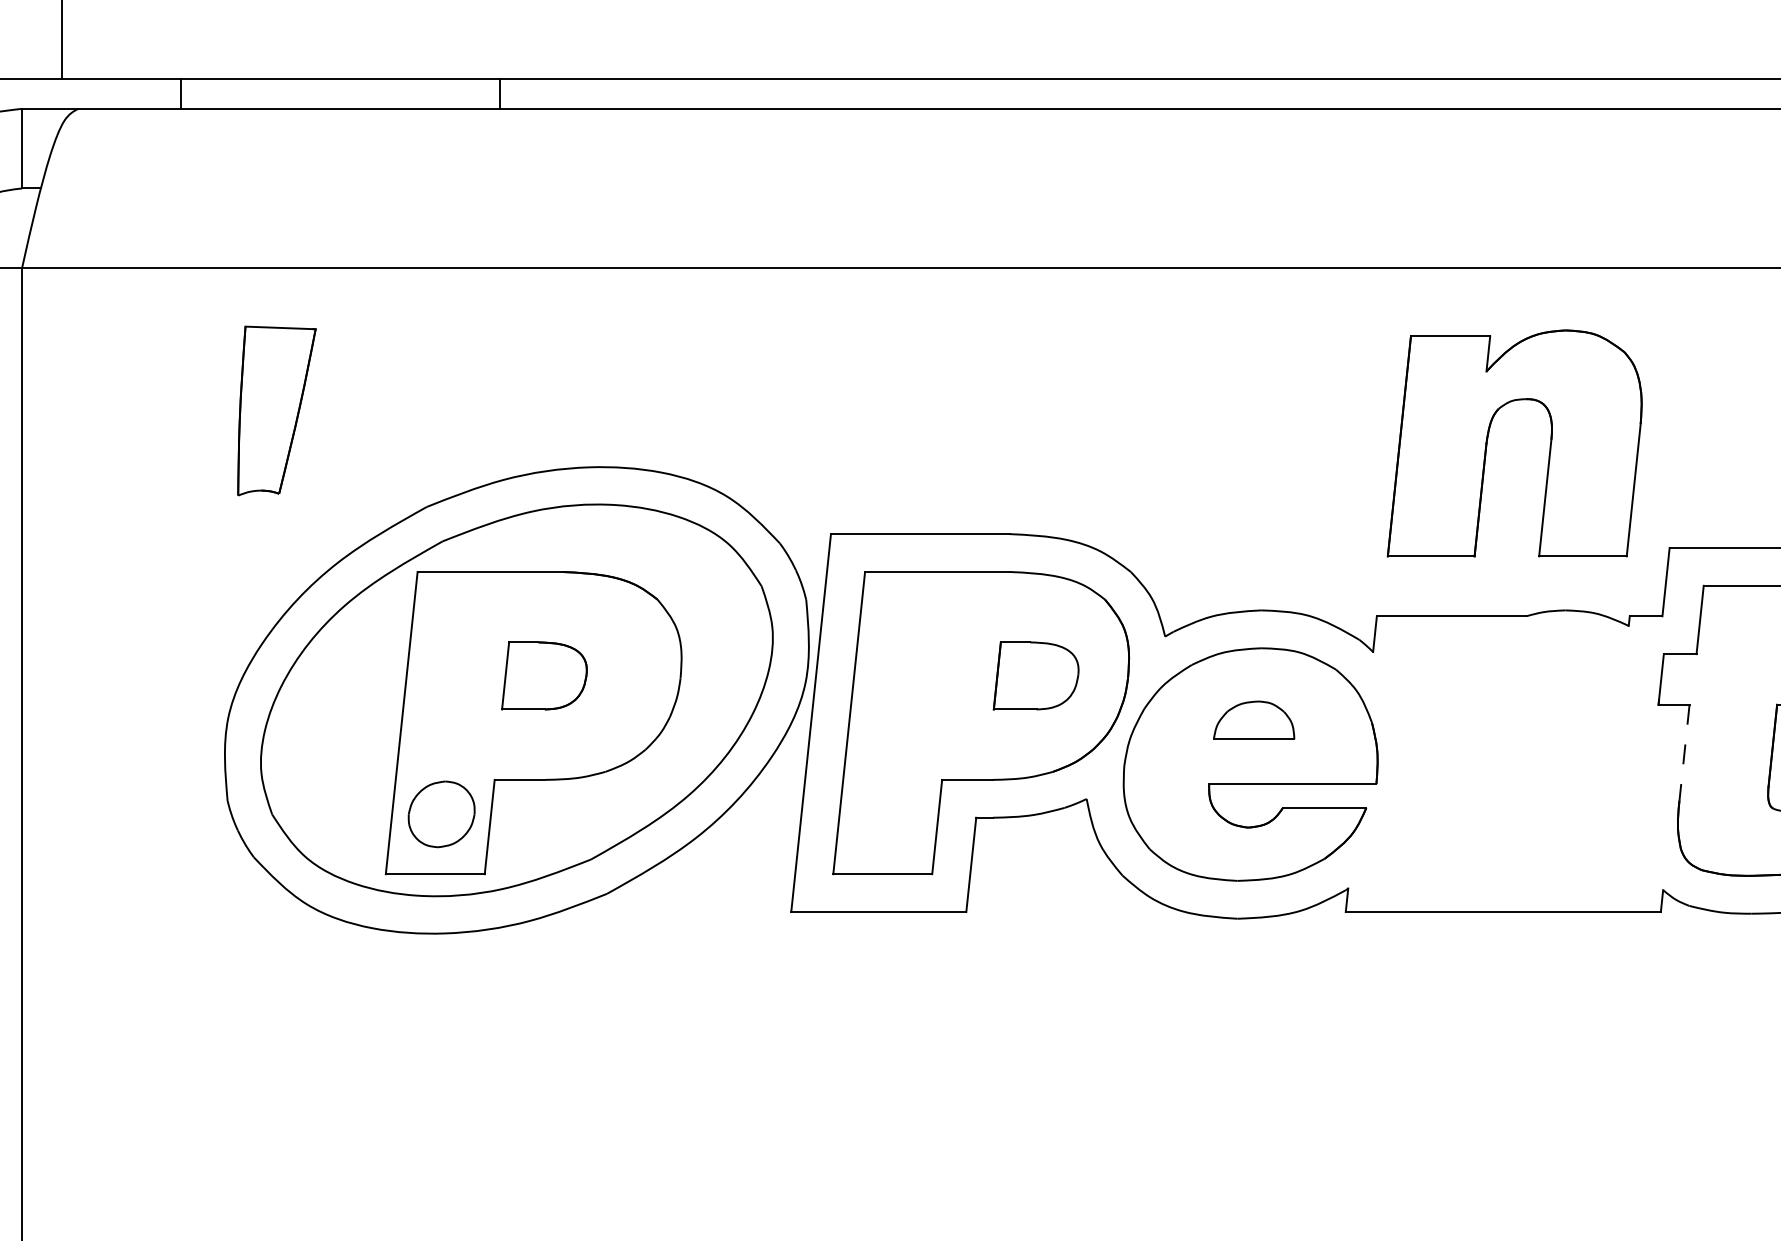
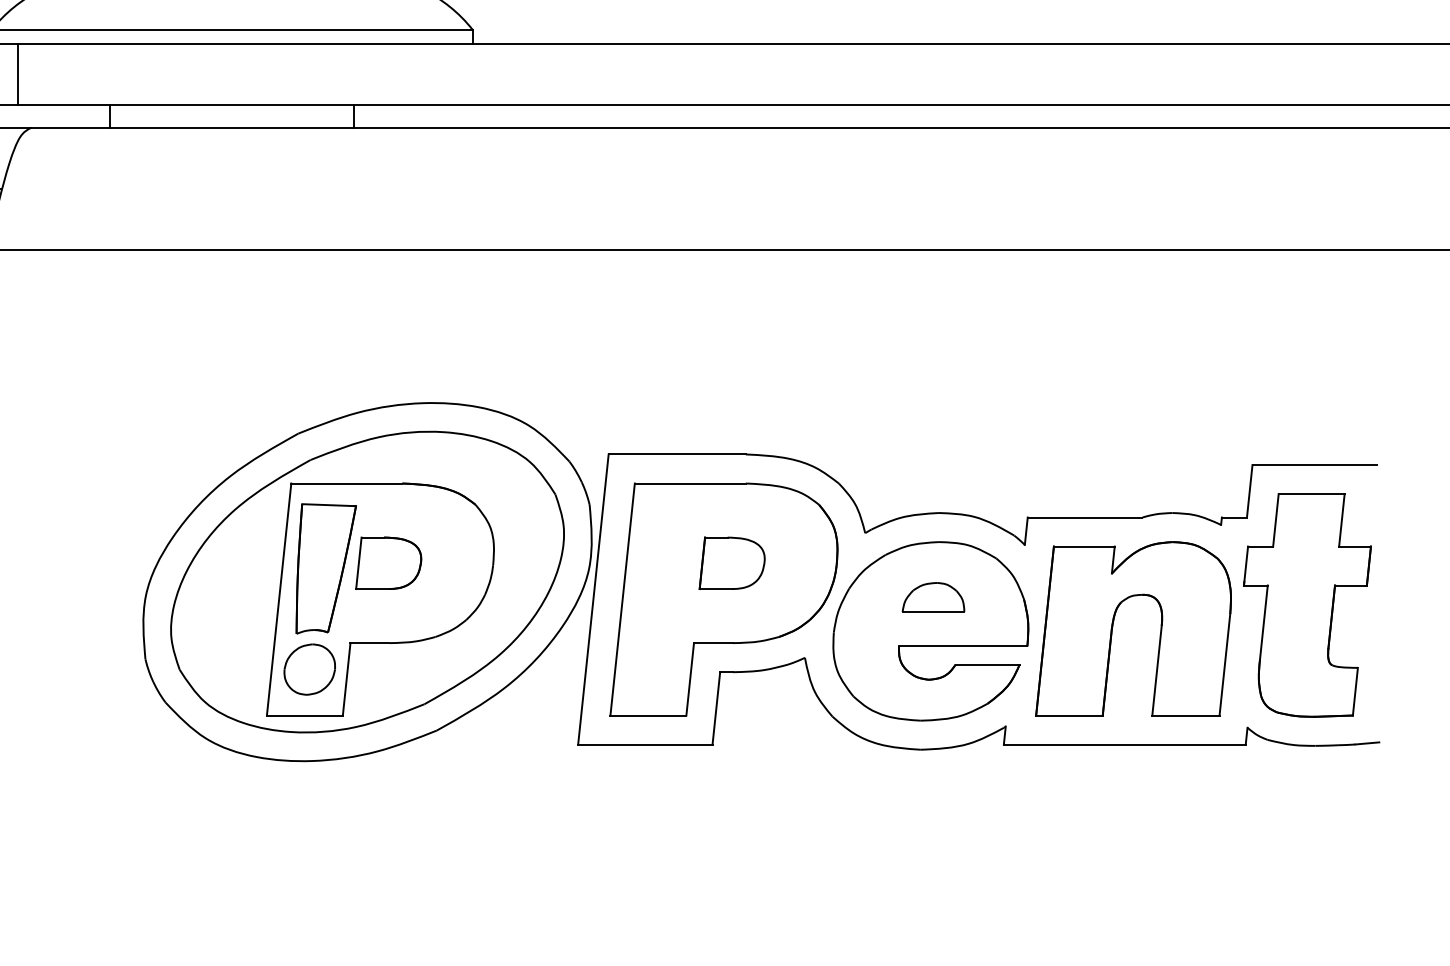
part: (275, 410) -> (325, 568), moved
part: (1488, 441) -> (1113, 627), moved
part: (1035, 674) -> (731, 562), moved
line: (1683, 753) -> (1263, 622), dashed -> solid

